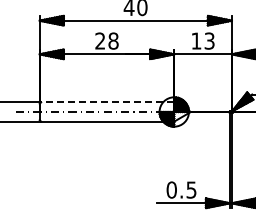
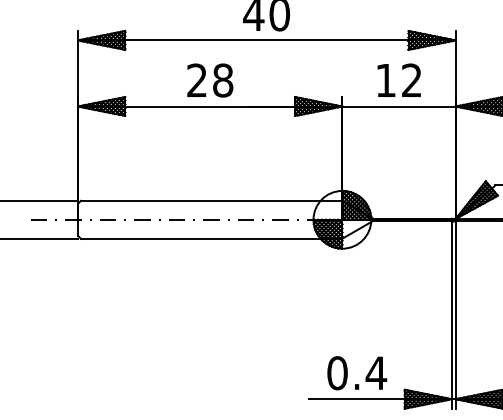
text: (209, 40) -> (411, 79), 13 -> 12
line: (107, 102) -> (211, 201), dashed -> solid
text: (191, 189) -> (376, 372), 0.5 -> 0.4

